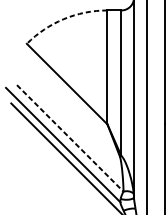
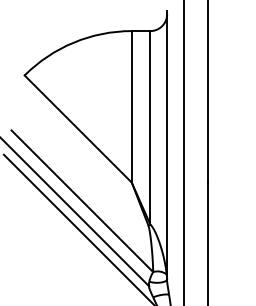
arc: (63, 19) -> (73, 42), dashed -> solid
line: (70, 138) -> (82, 201), dashed -> solid

